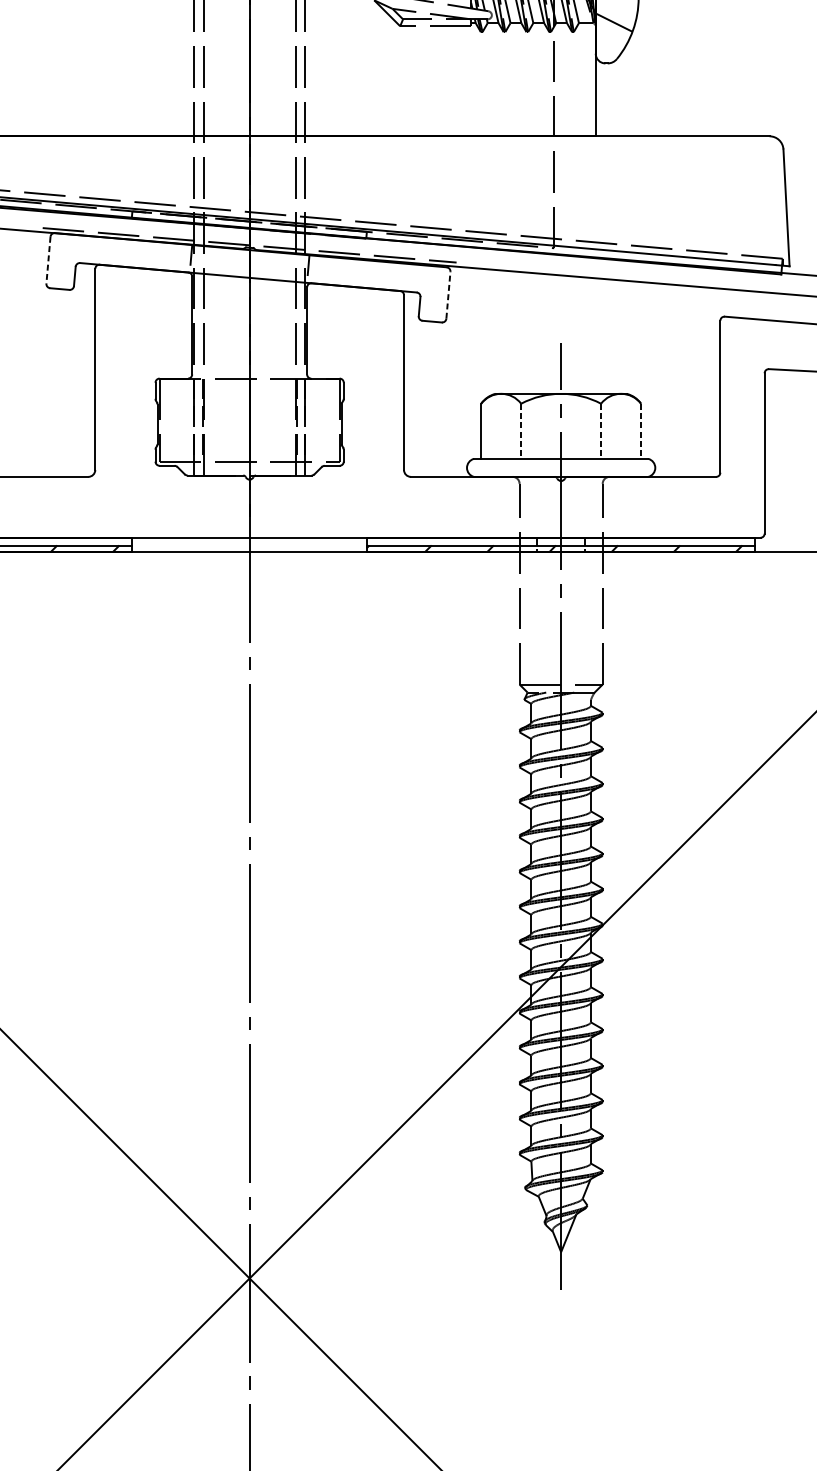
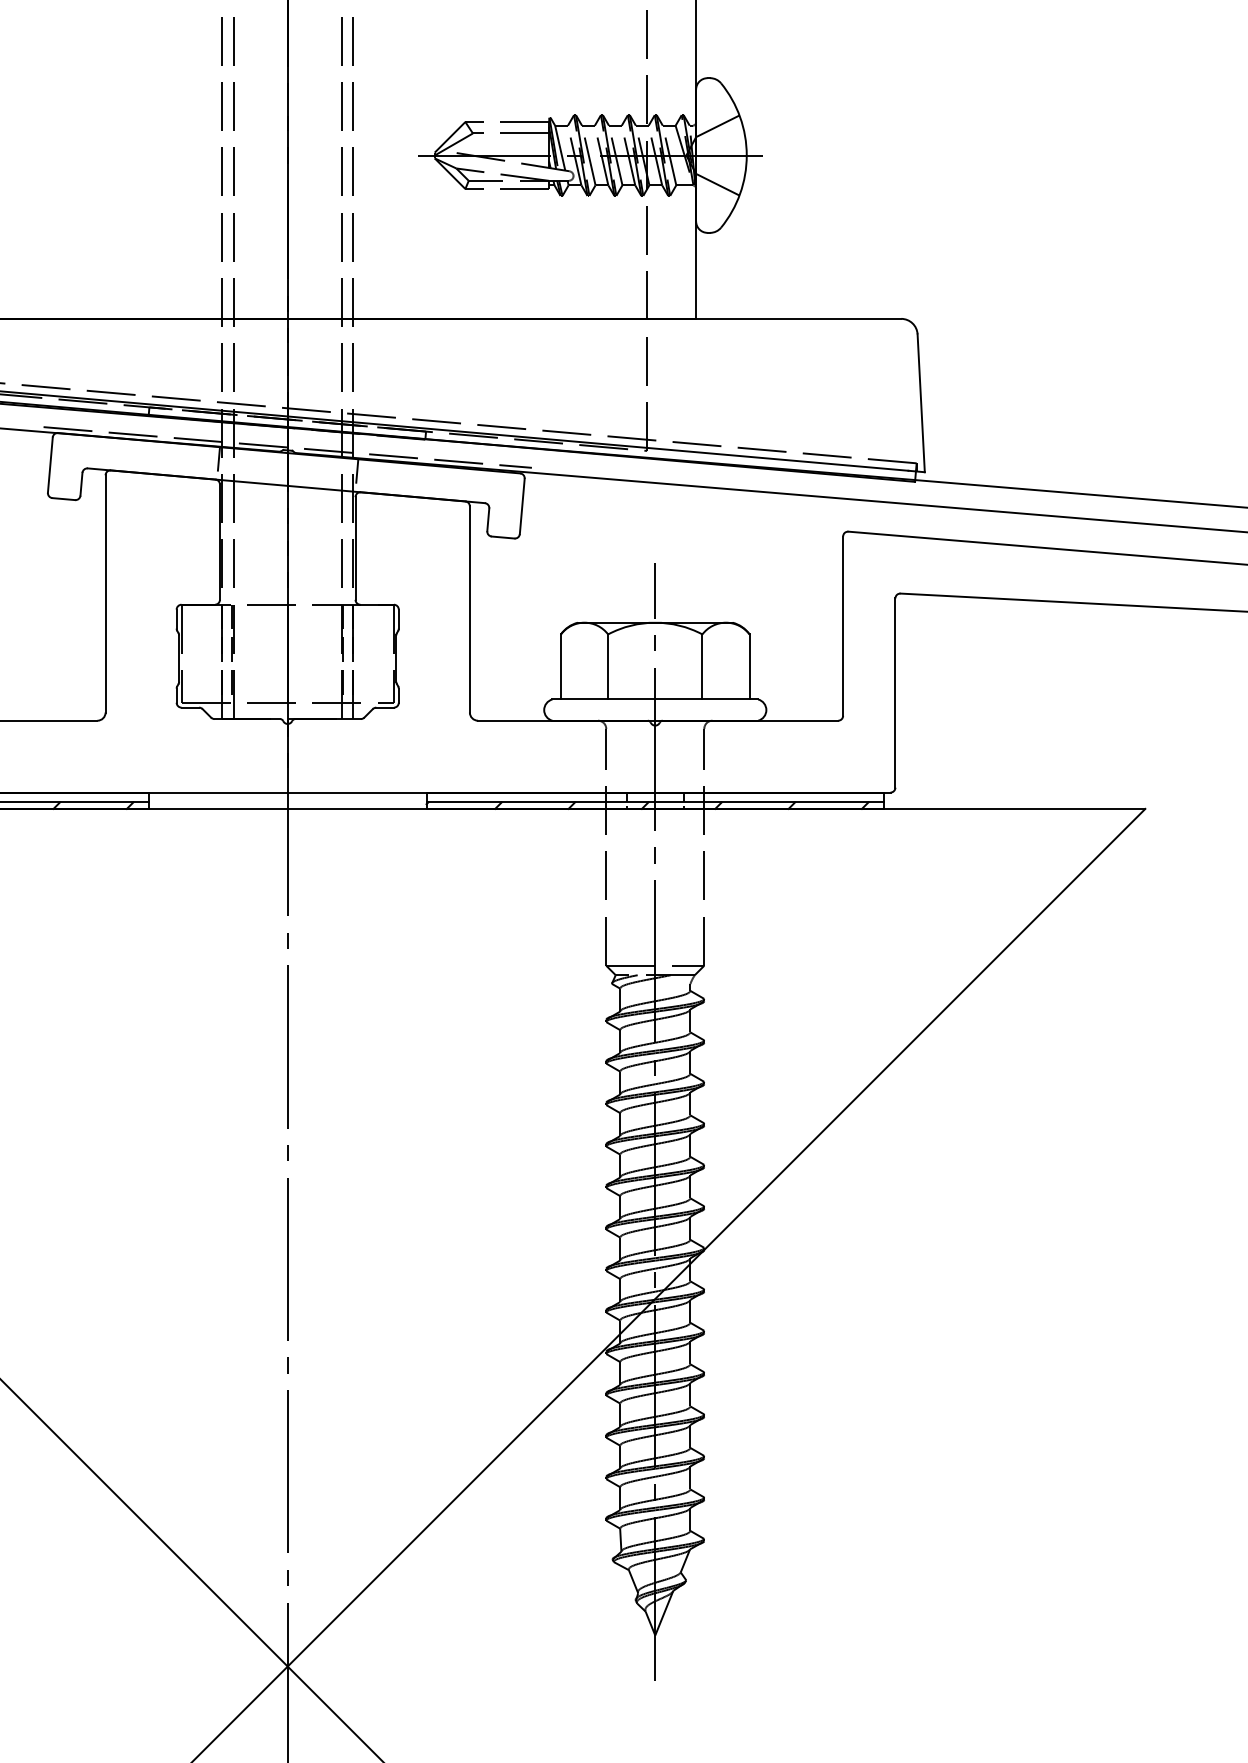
line: (48, 260) -> (50, 465), dashed -> solid
line: (448, 295) -> (522, 506), dashed -> solid
line: (521, 430) -> (608, 666), dashed -> solid
line: (601, 430) -> (702, 666), dashed -> solid
line: (640, 430) -> (749, 666), dashed -> solid

